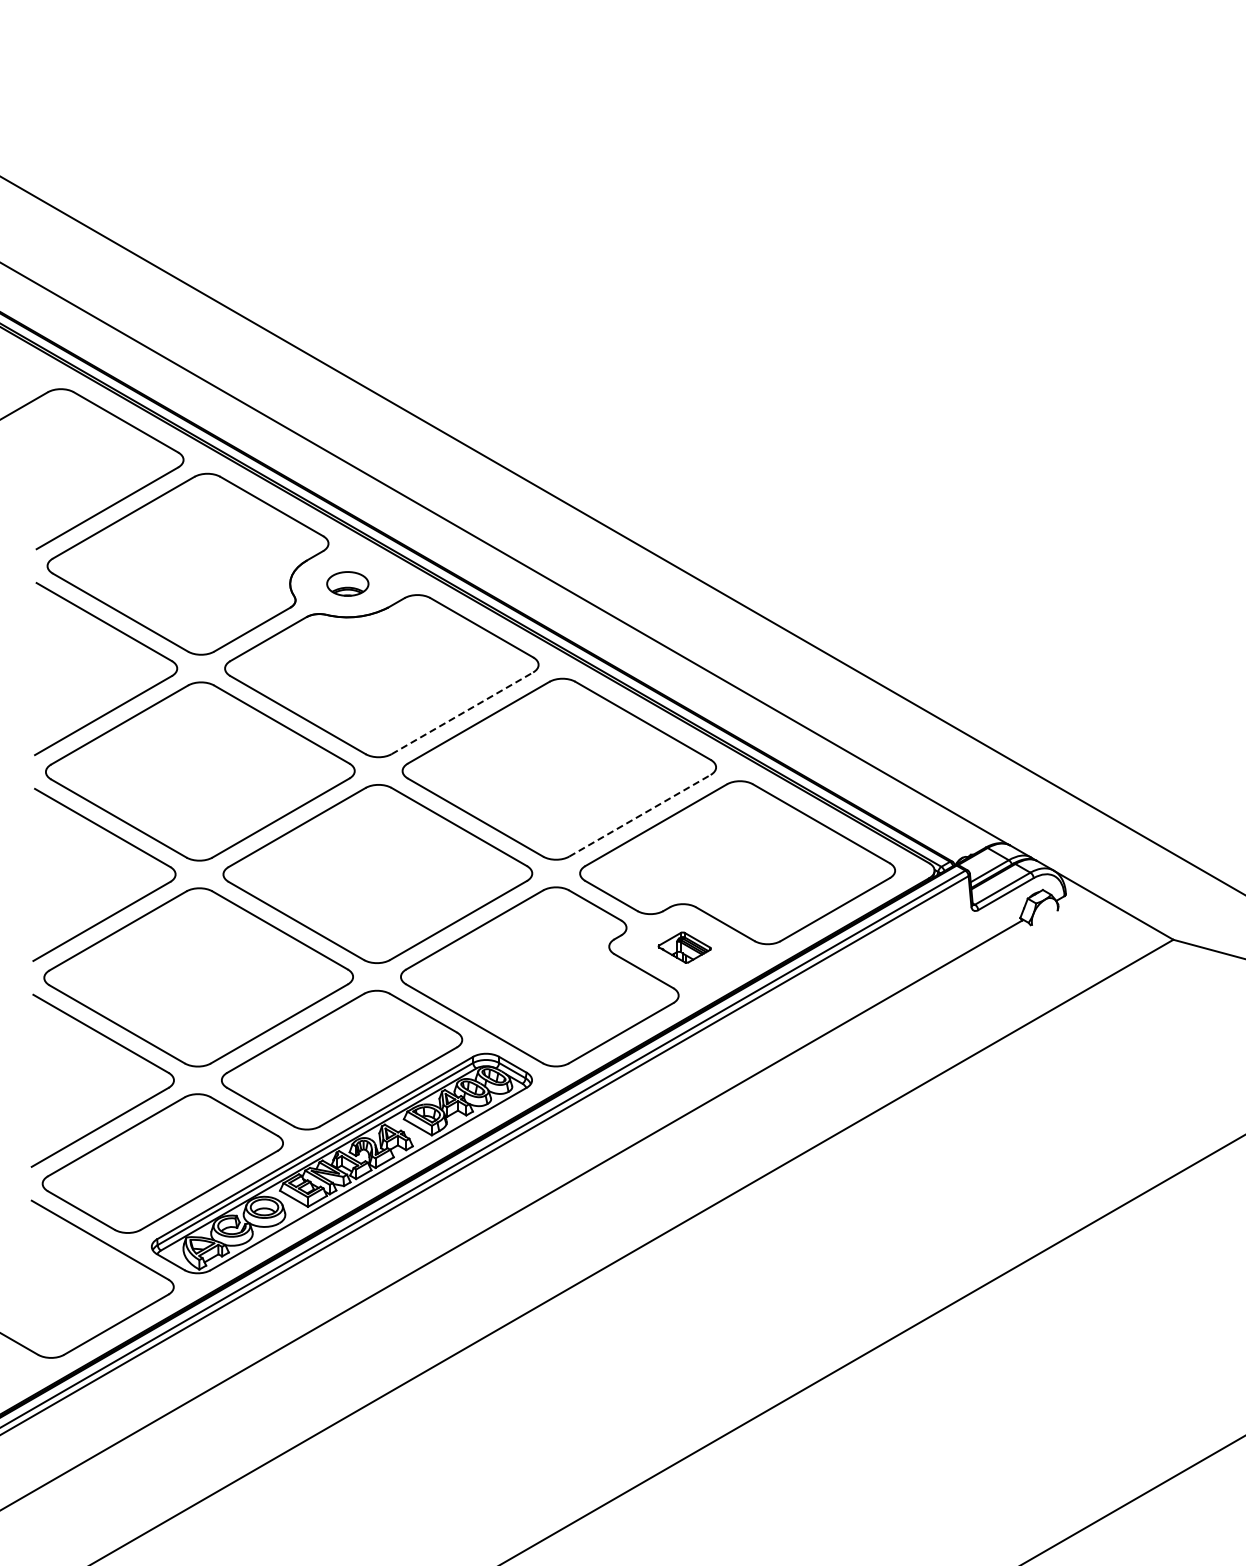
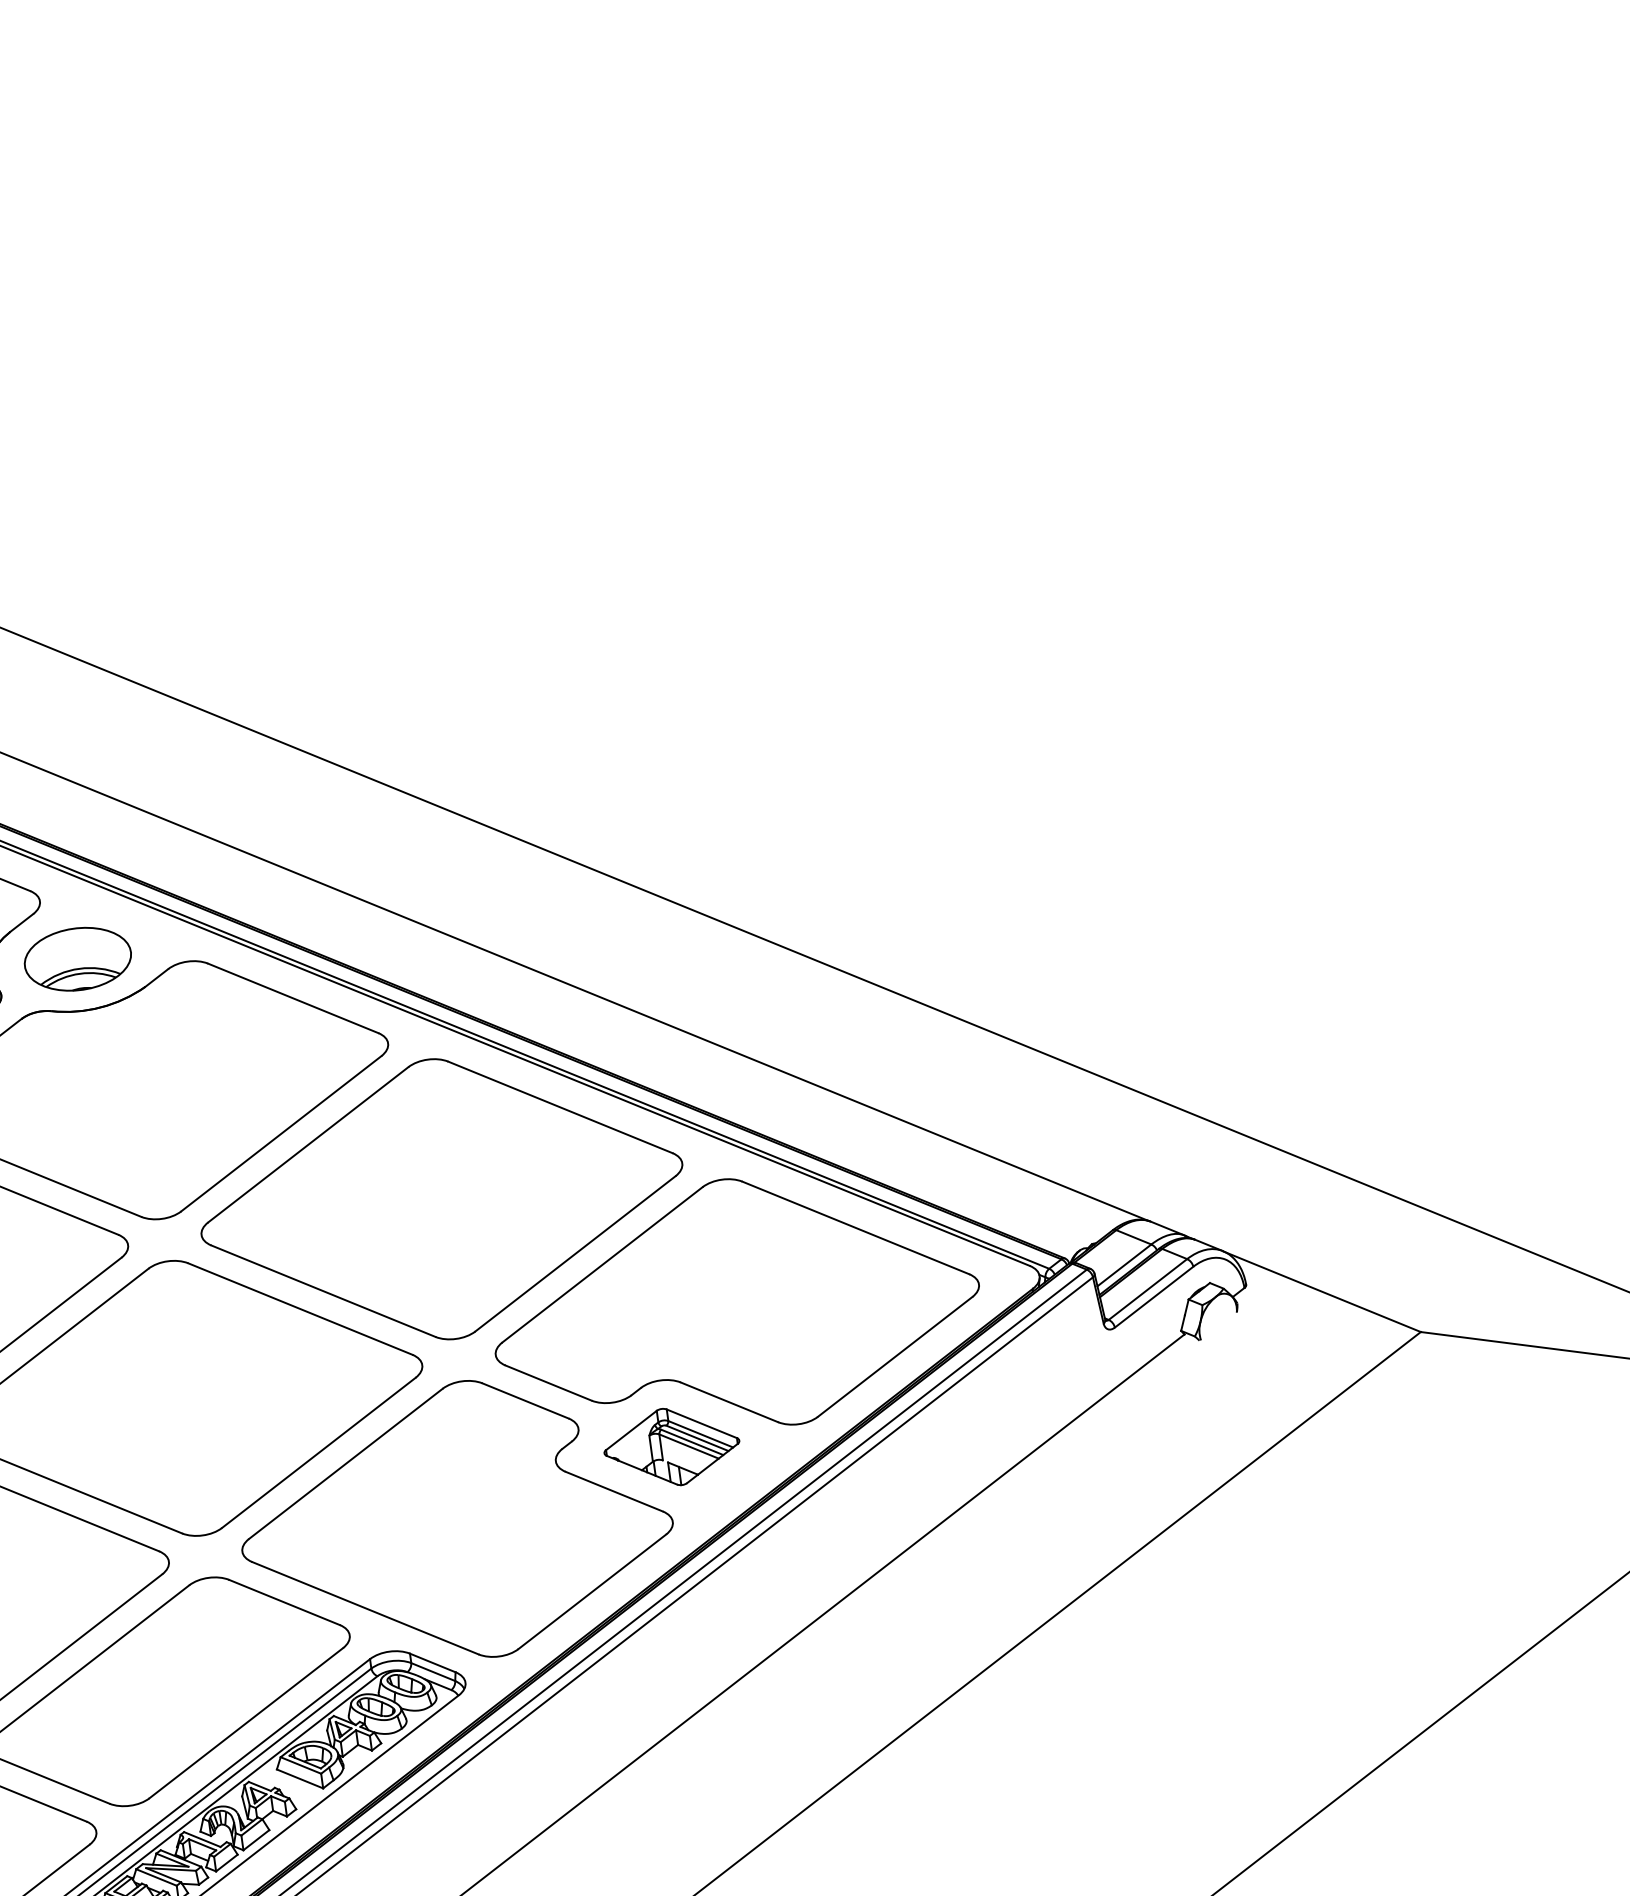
part: (347, 583) -> (77, 958), size x1.67
line: (462, 713) -> (281, 1134), dashed -> solid
line: (639, 815) -> (574, 1253), dashed -> solid
part: (684, 947) -> (671, 1446), size x1.67

